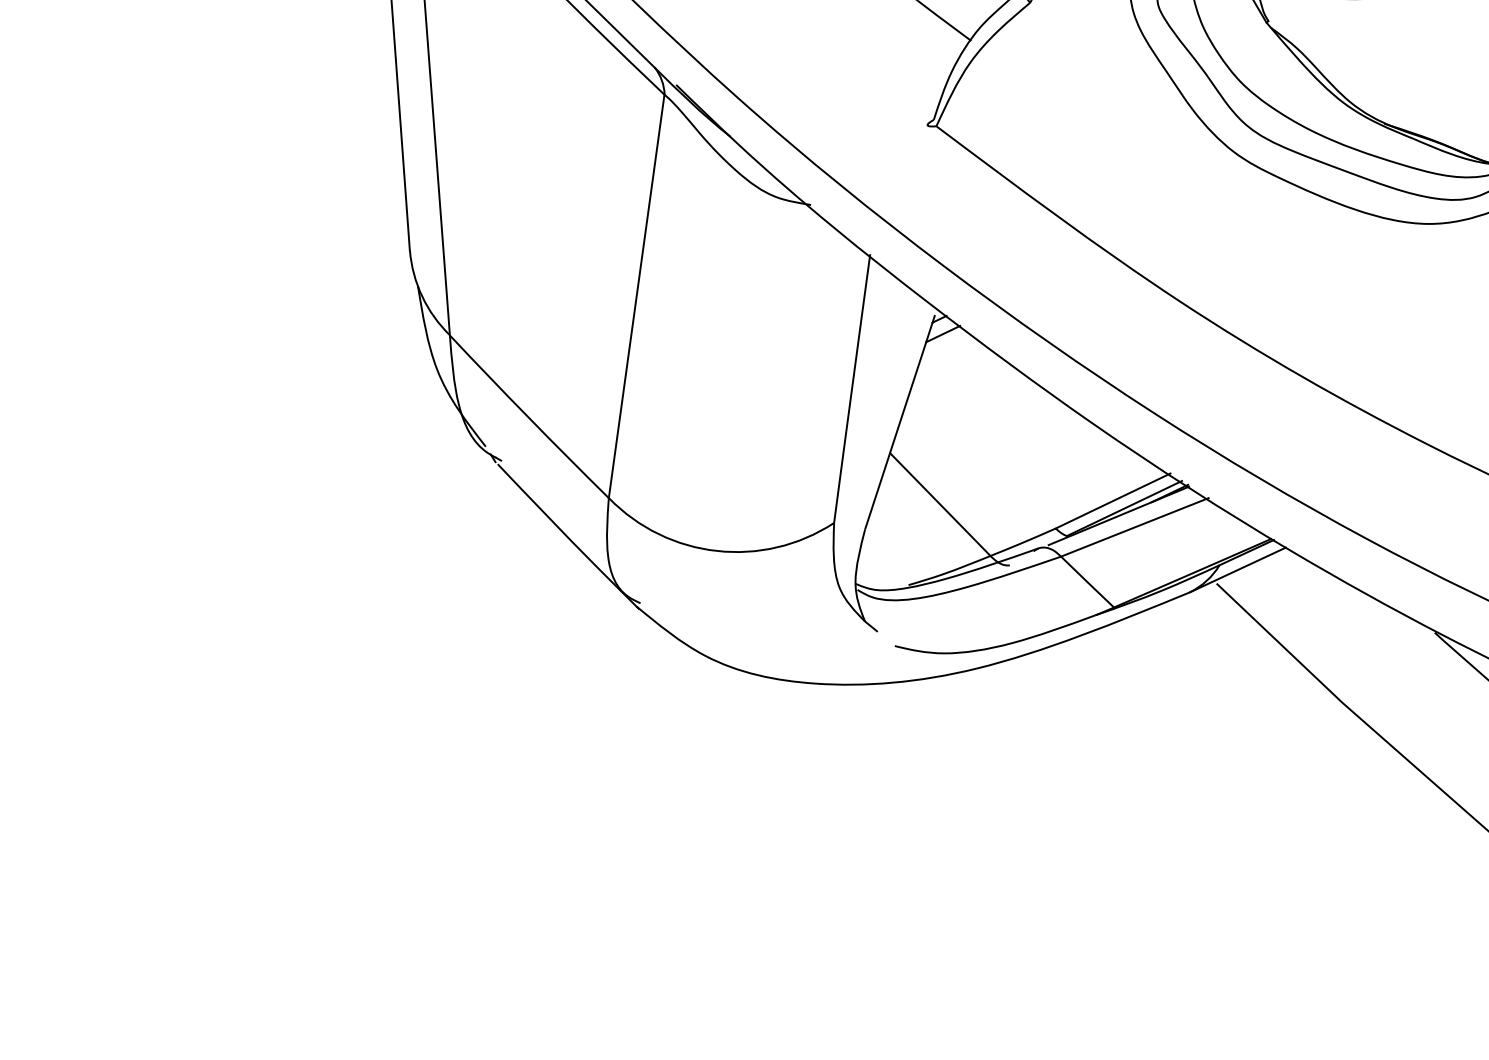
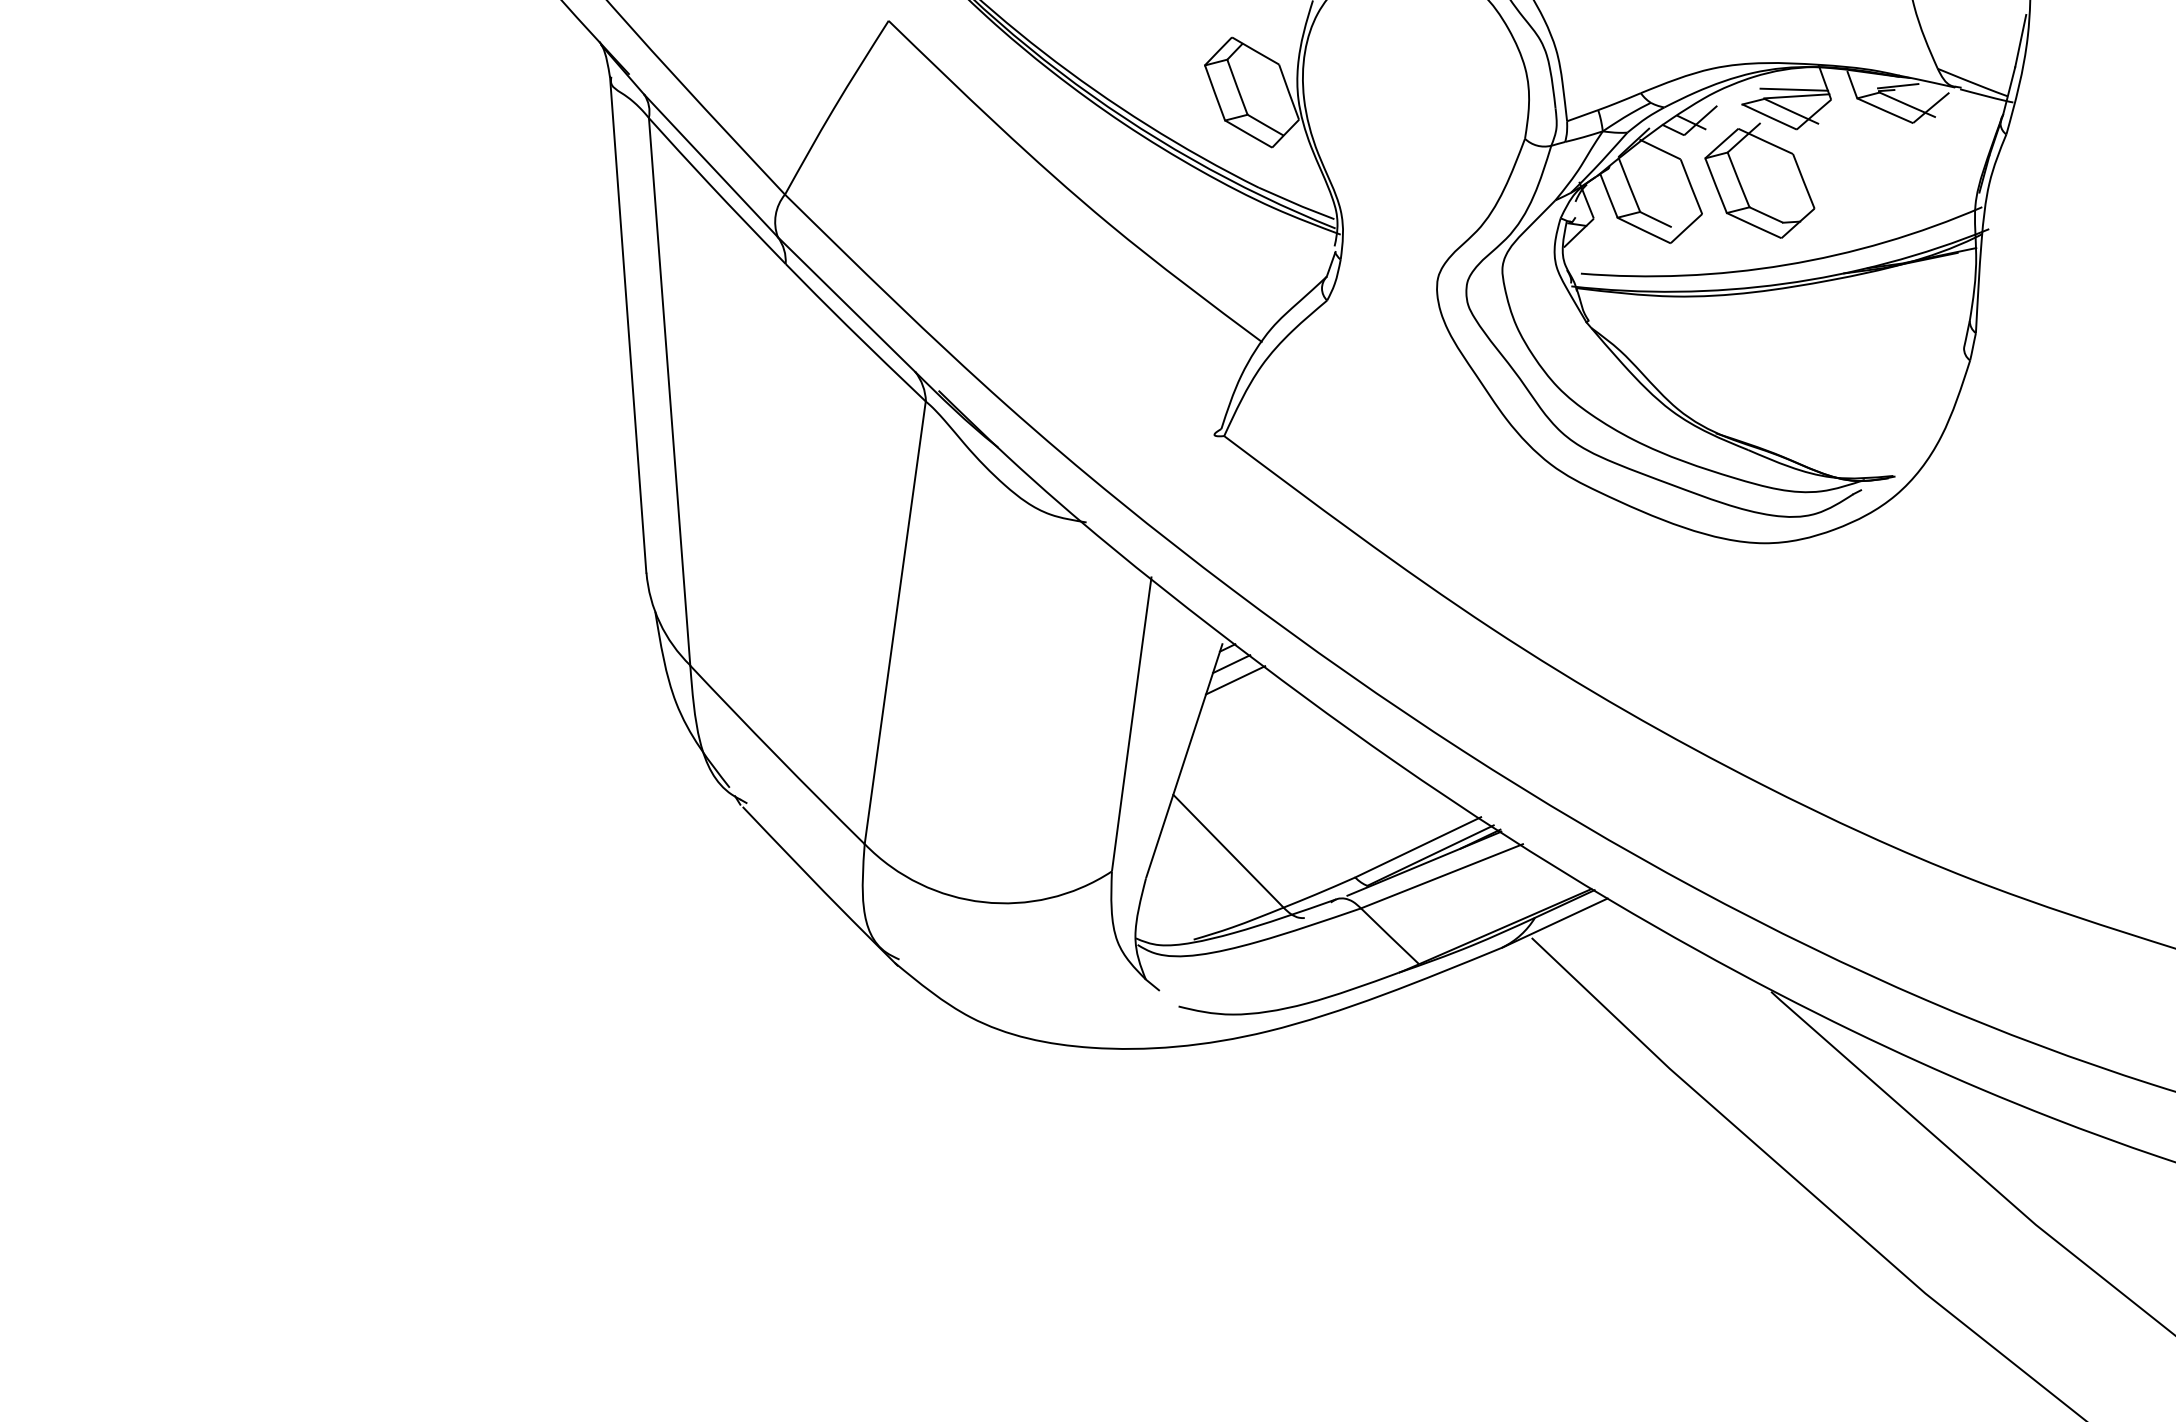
line: (946, 348) -> (1235, 680), added

